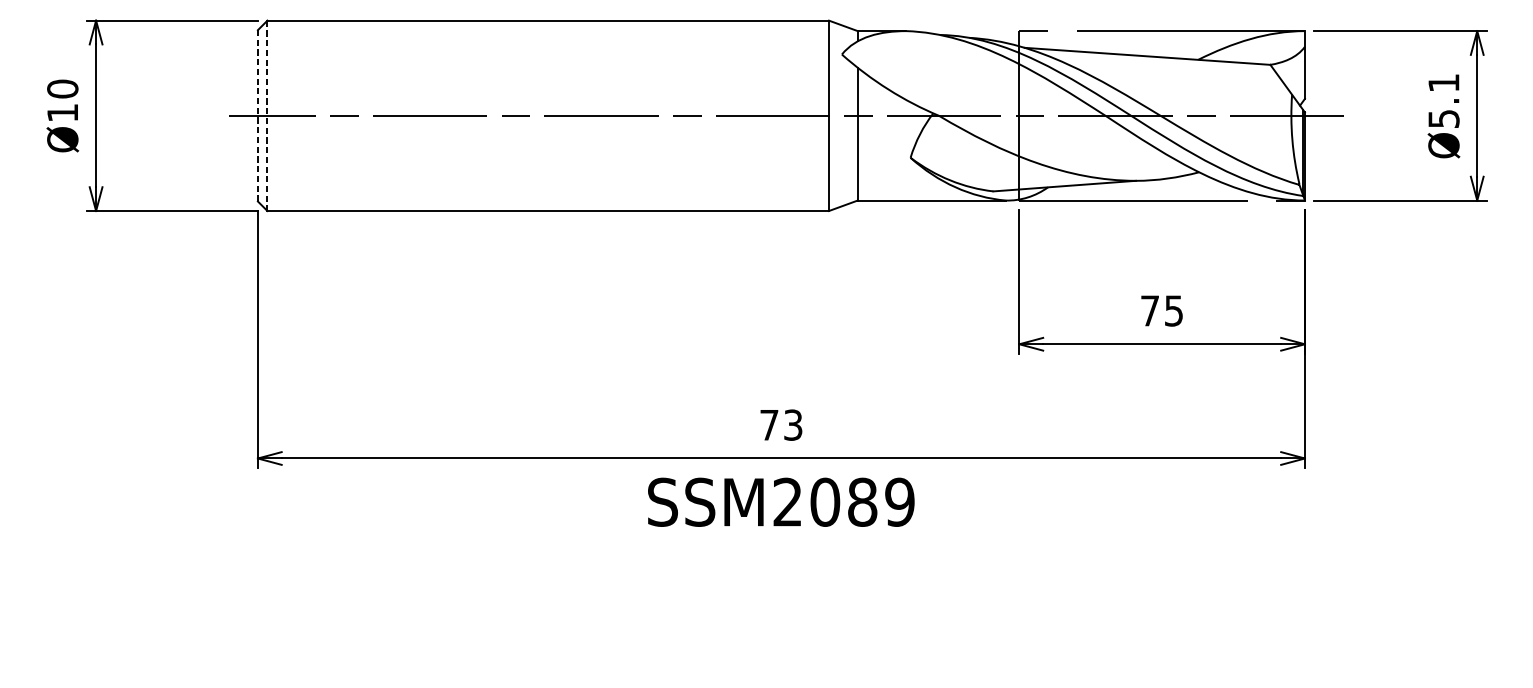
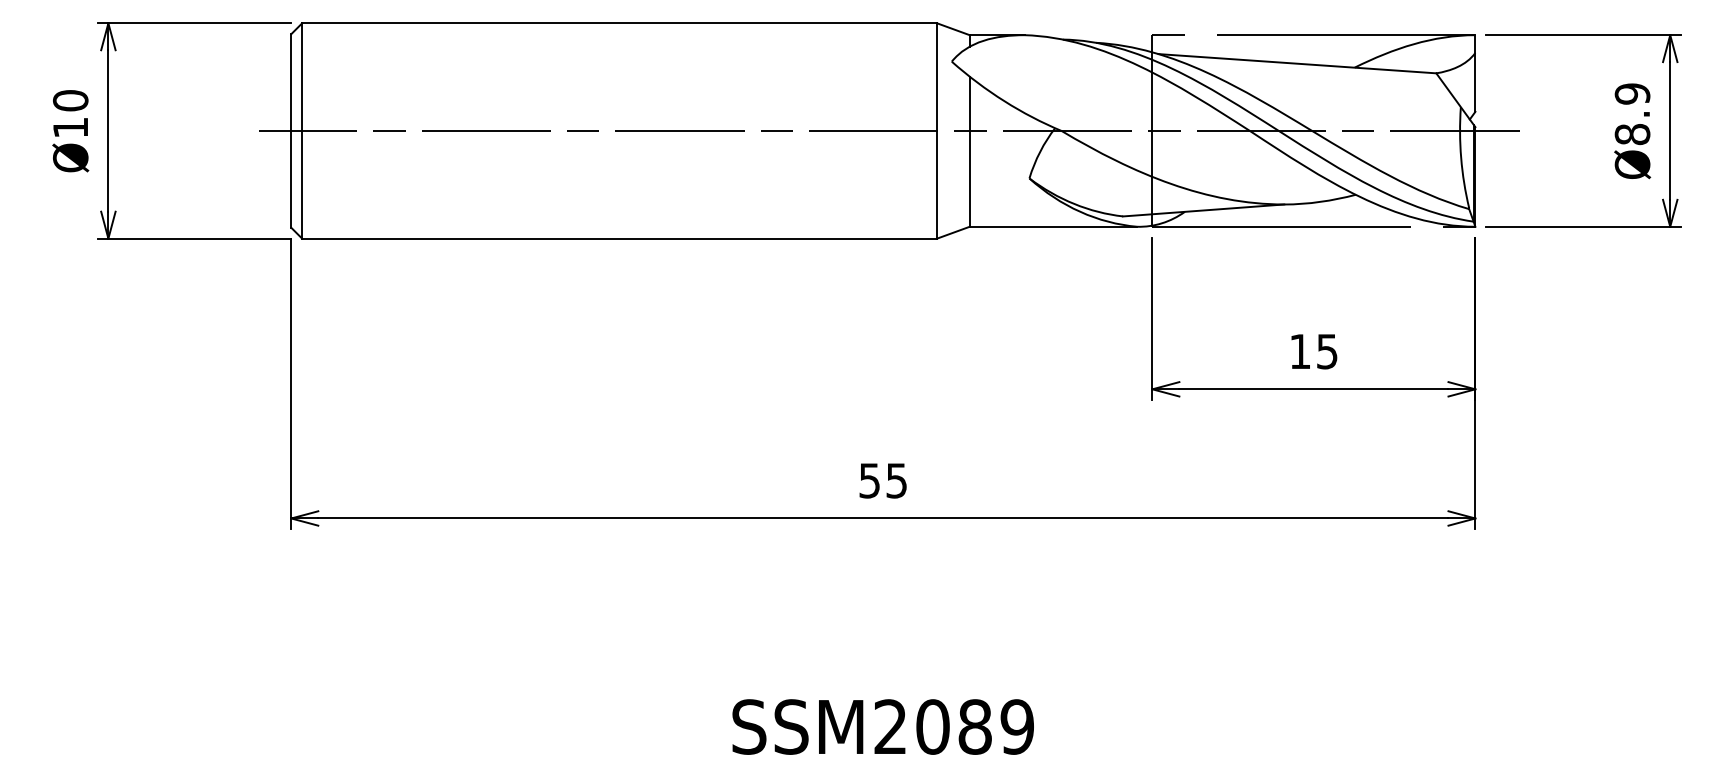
text: (1443, 101) -> (1632, 114), Ø5.1 -> Ø8.9
line: (258, 115) -> (291, 130), dashed -> solid
line: (267, 115) -> (302, 130), dashed -> solid
text: (1150, 310) -> (1300, 351), 75 -> 15
text: (780, 424) -> (882, 480), 73 -> 55
text: (780, 501) -> (882, 726), moved

